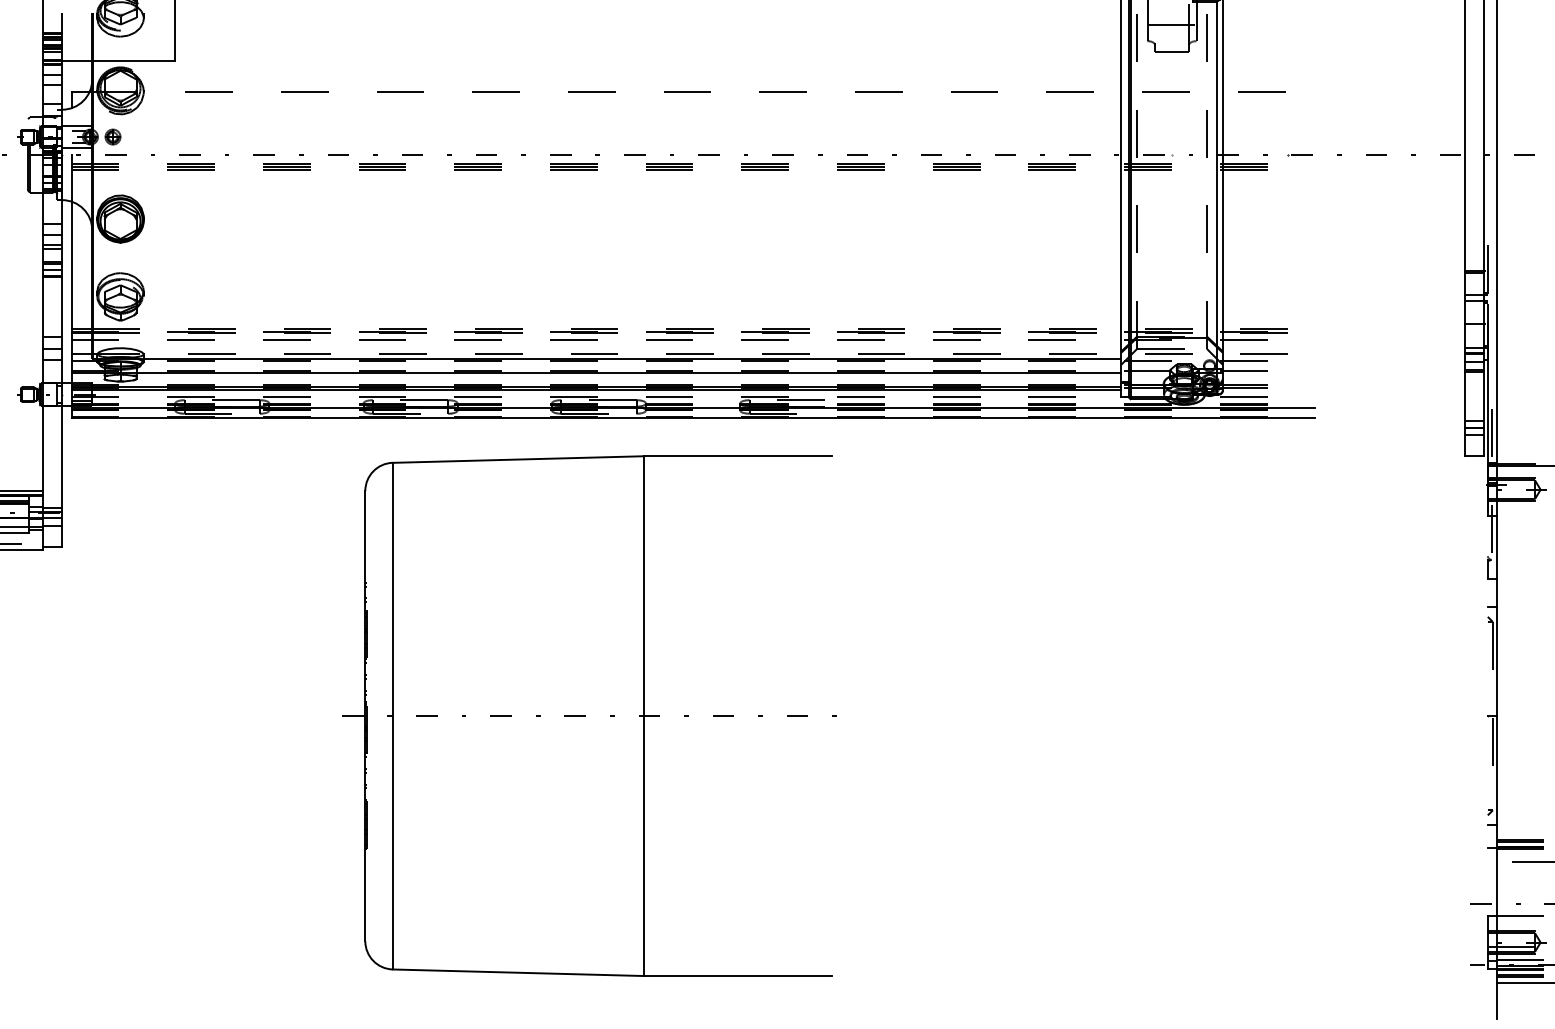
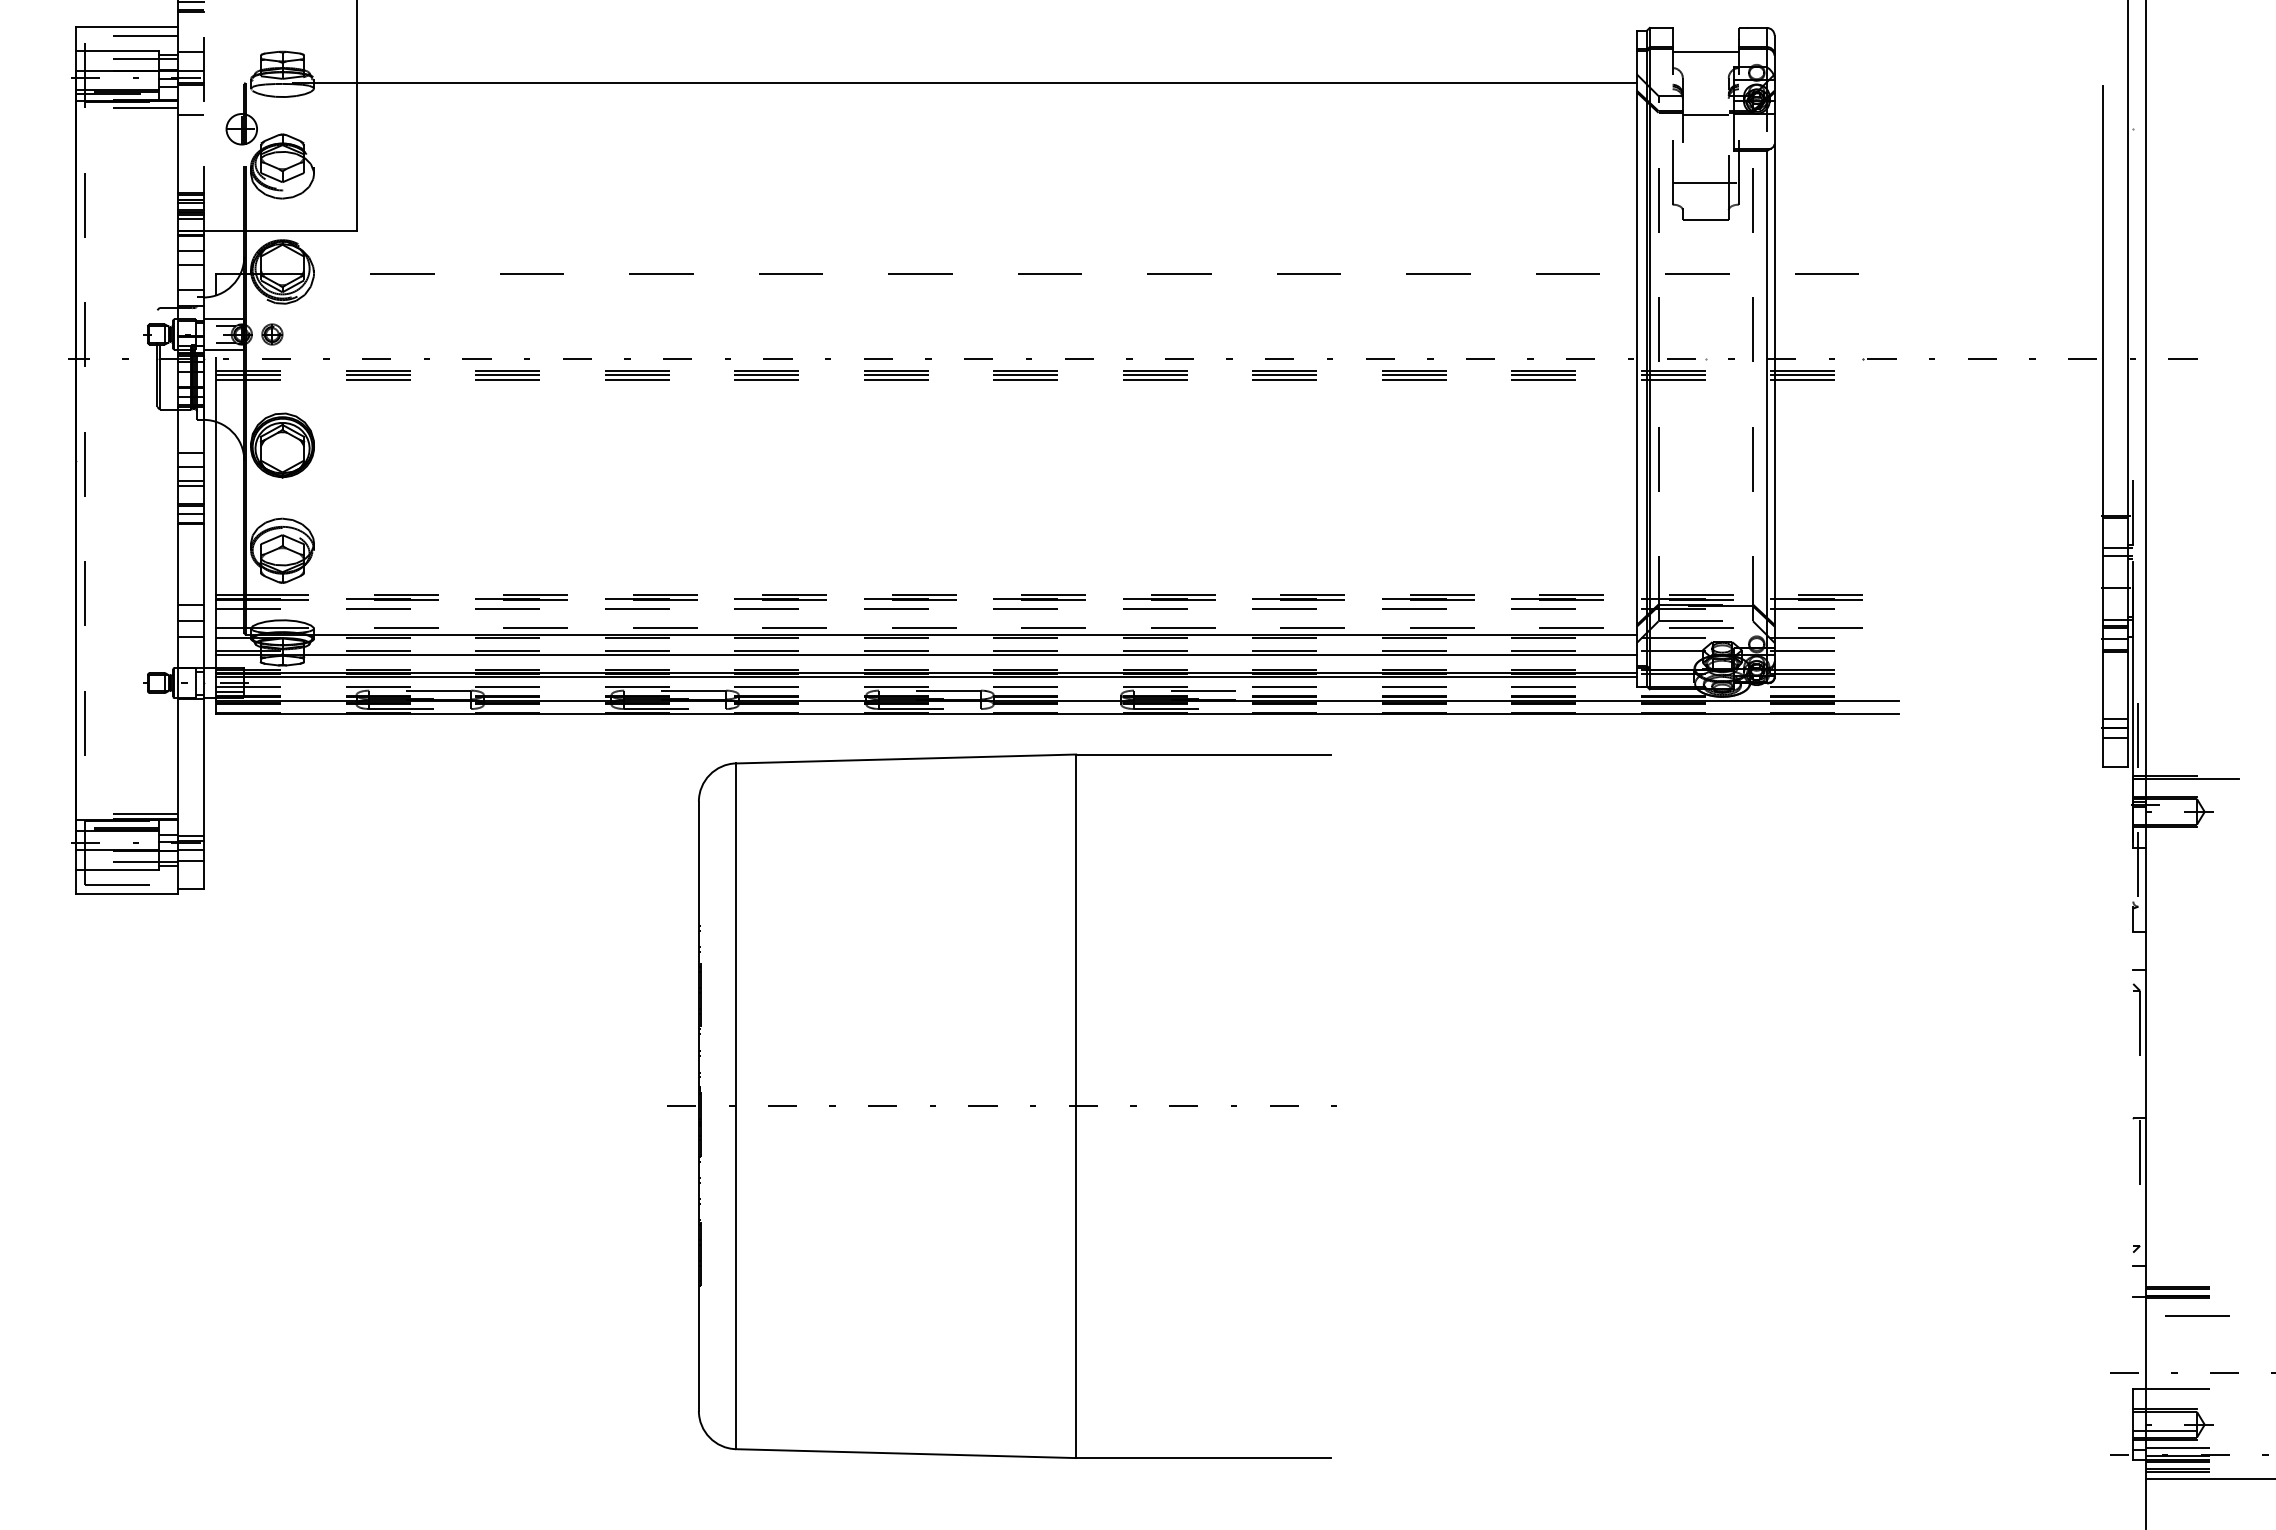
part: (588, 715) -> (1001, 1105), moved

